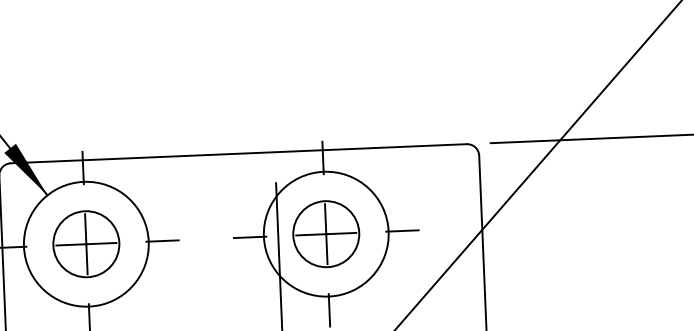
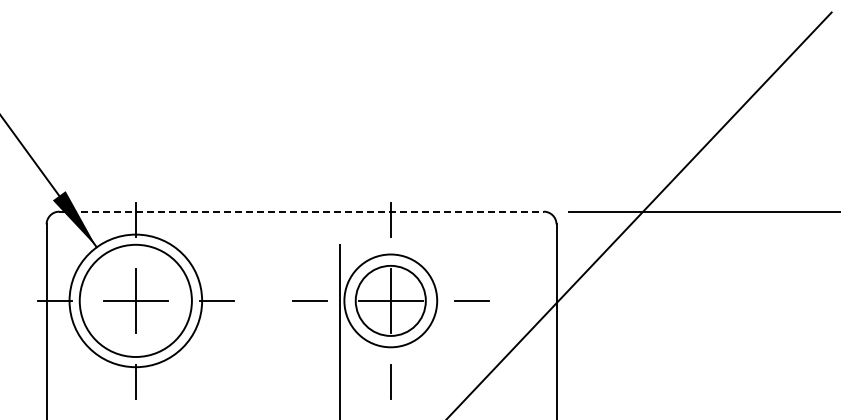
line: (239, 153) -> (302, 211), solid -> dashed
circle: (325, 233) -> (390, 300), size x0.7
circle: (86, 243) -> (135, 300), size x1.6

